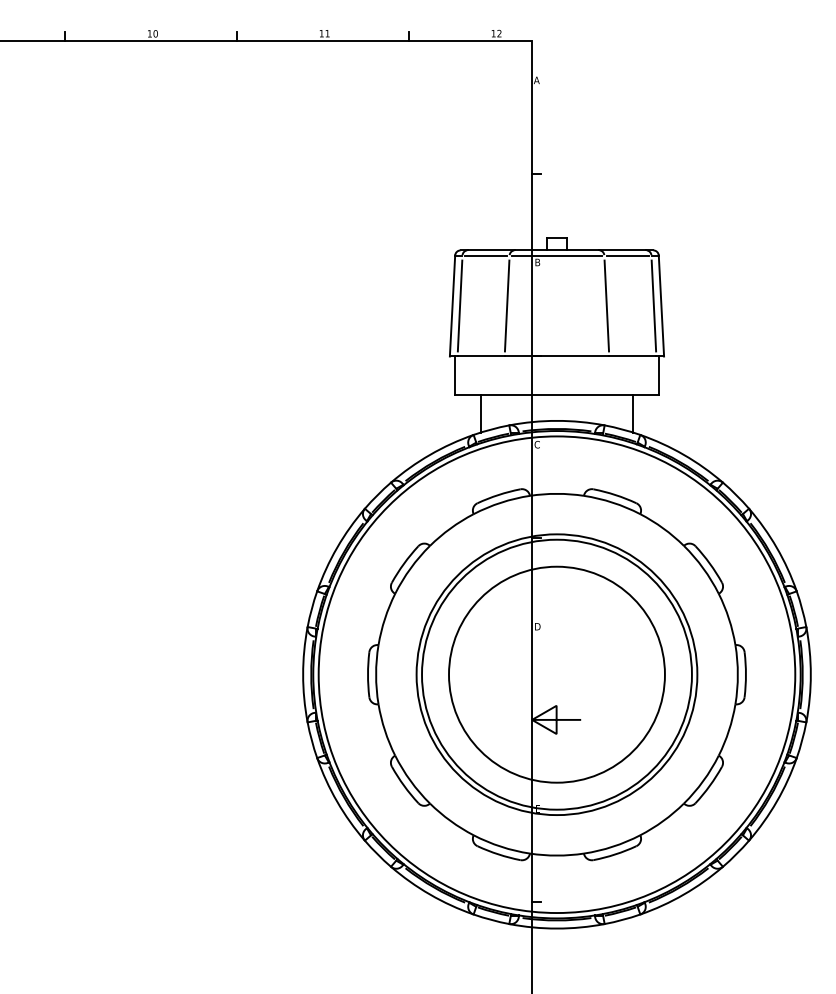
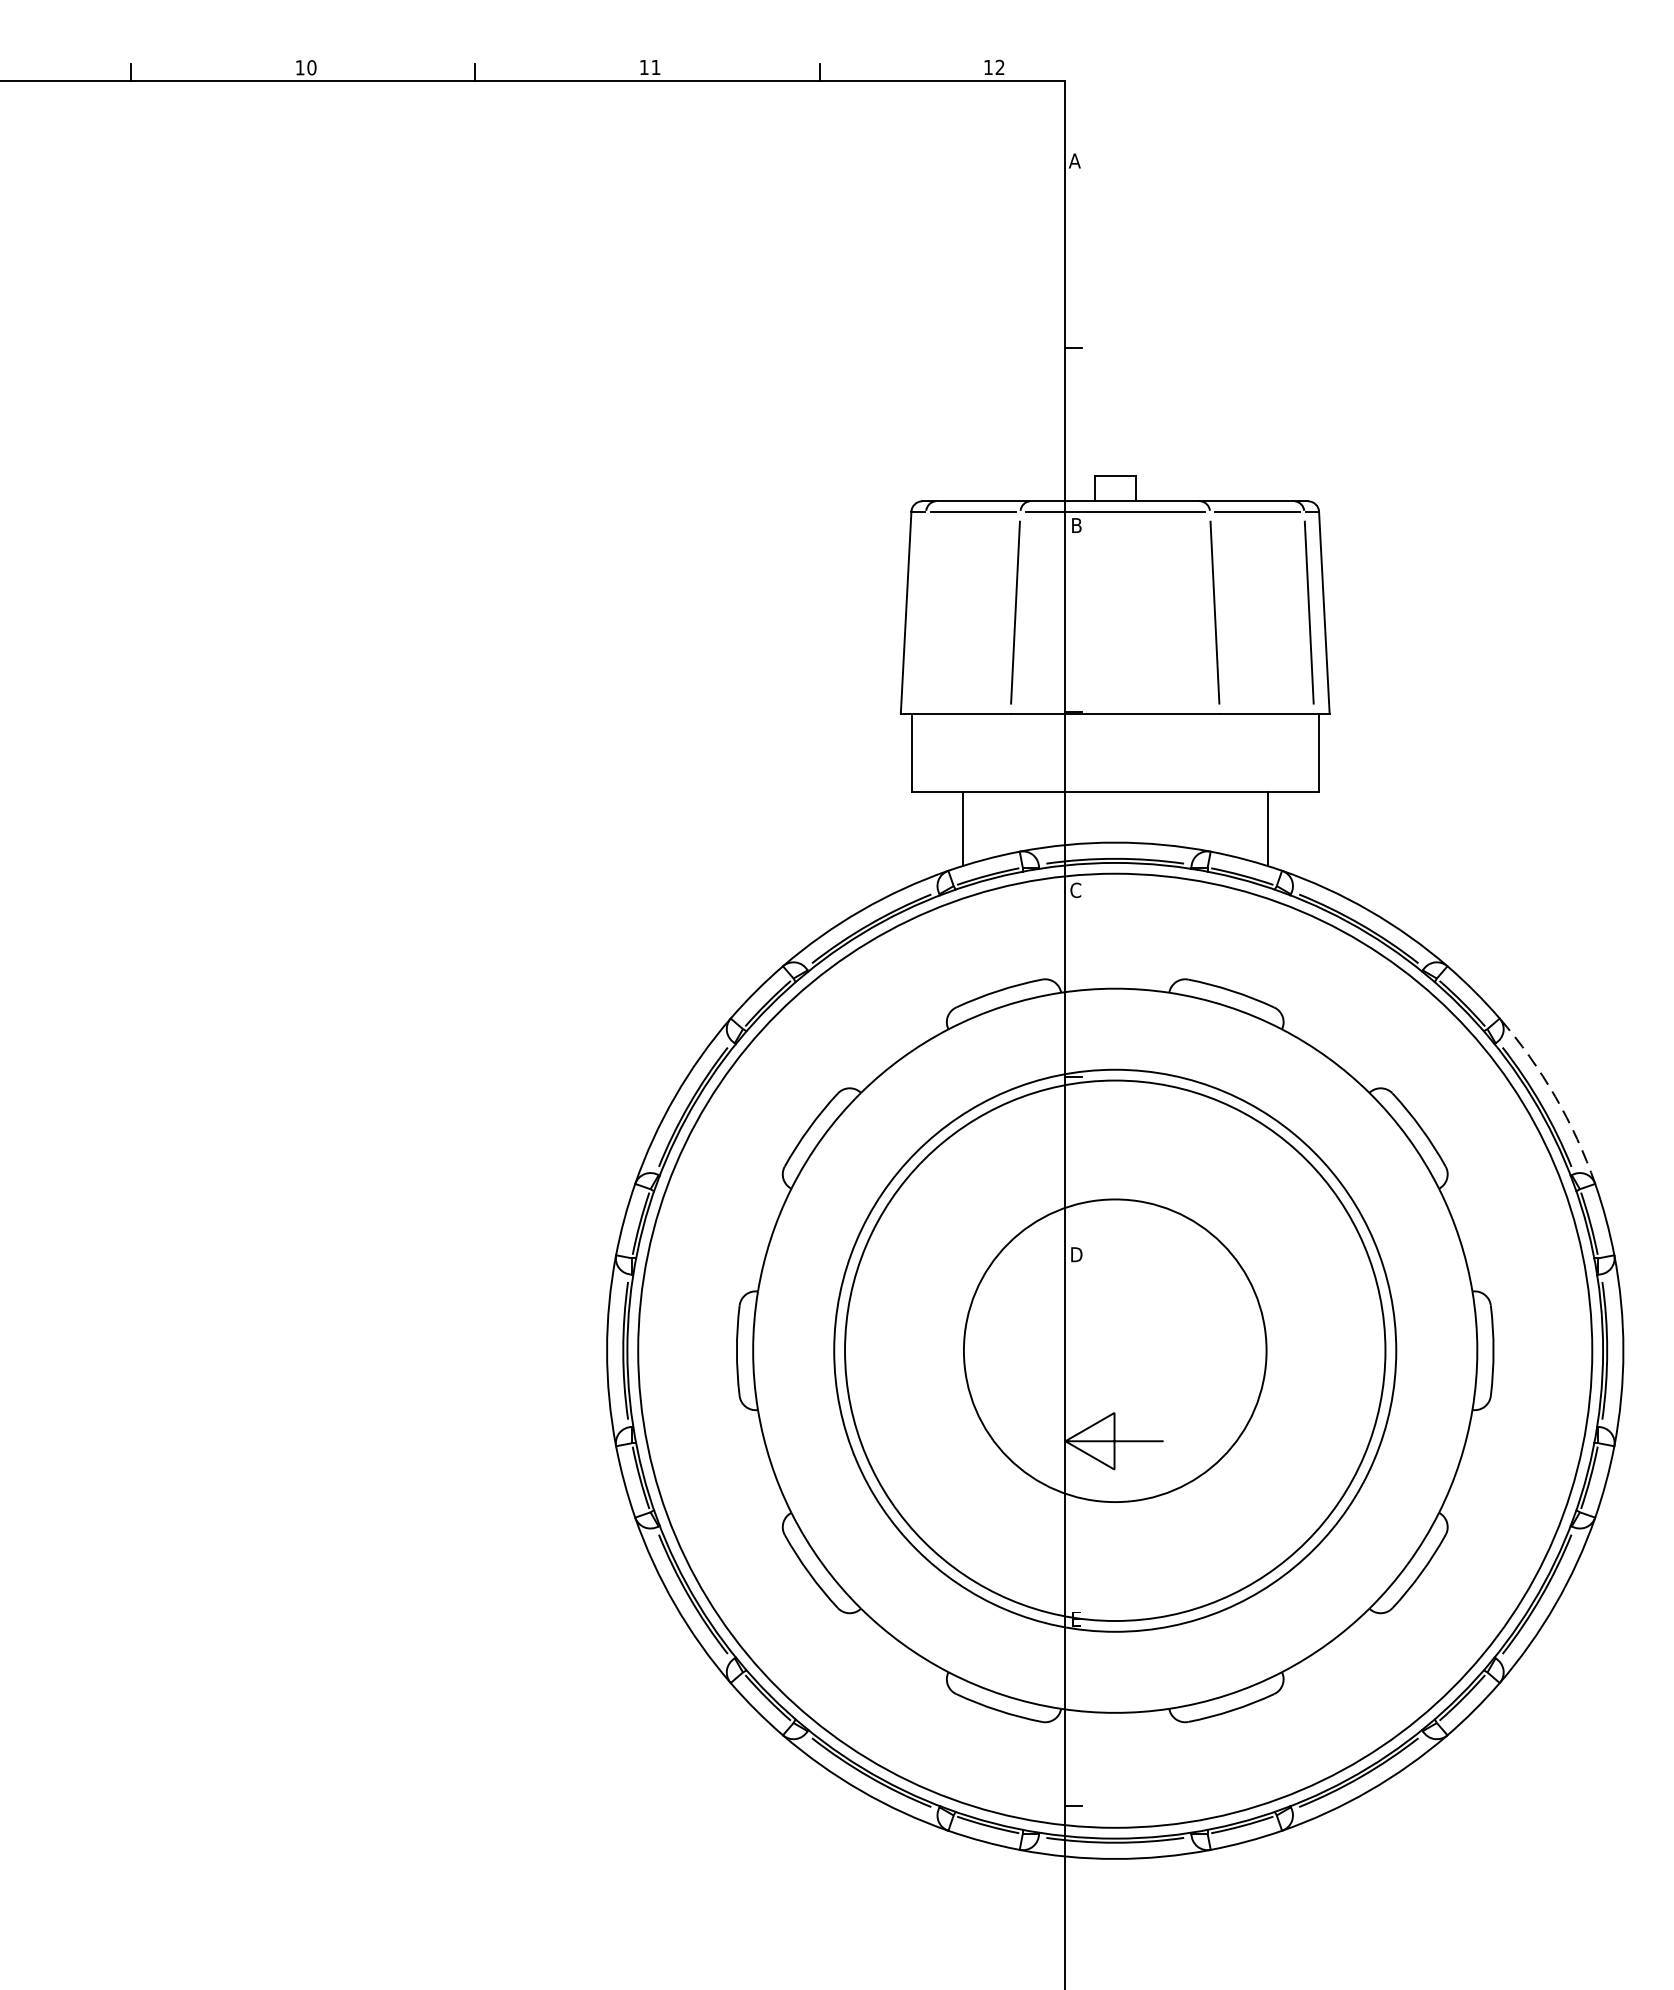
line: (459, 305) -> (920, 611), removed
arc: (776, 547) -> (1554, 1096), solid -> dashed
circle: (556, 674) -> (1114, 1350), size x0.7

